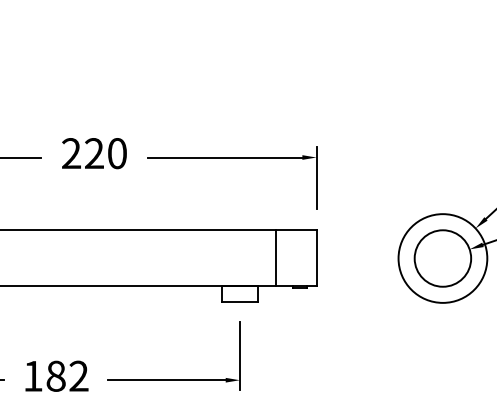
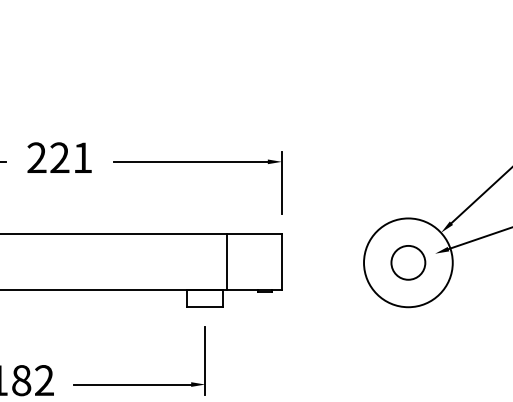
text: (117, 153) -> (82, 157), 220 -> 221
line: (276, 257) -> (226, 261), moved
circle: (443, 258) -> (408, 262), size x0.6

